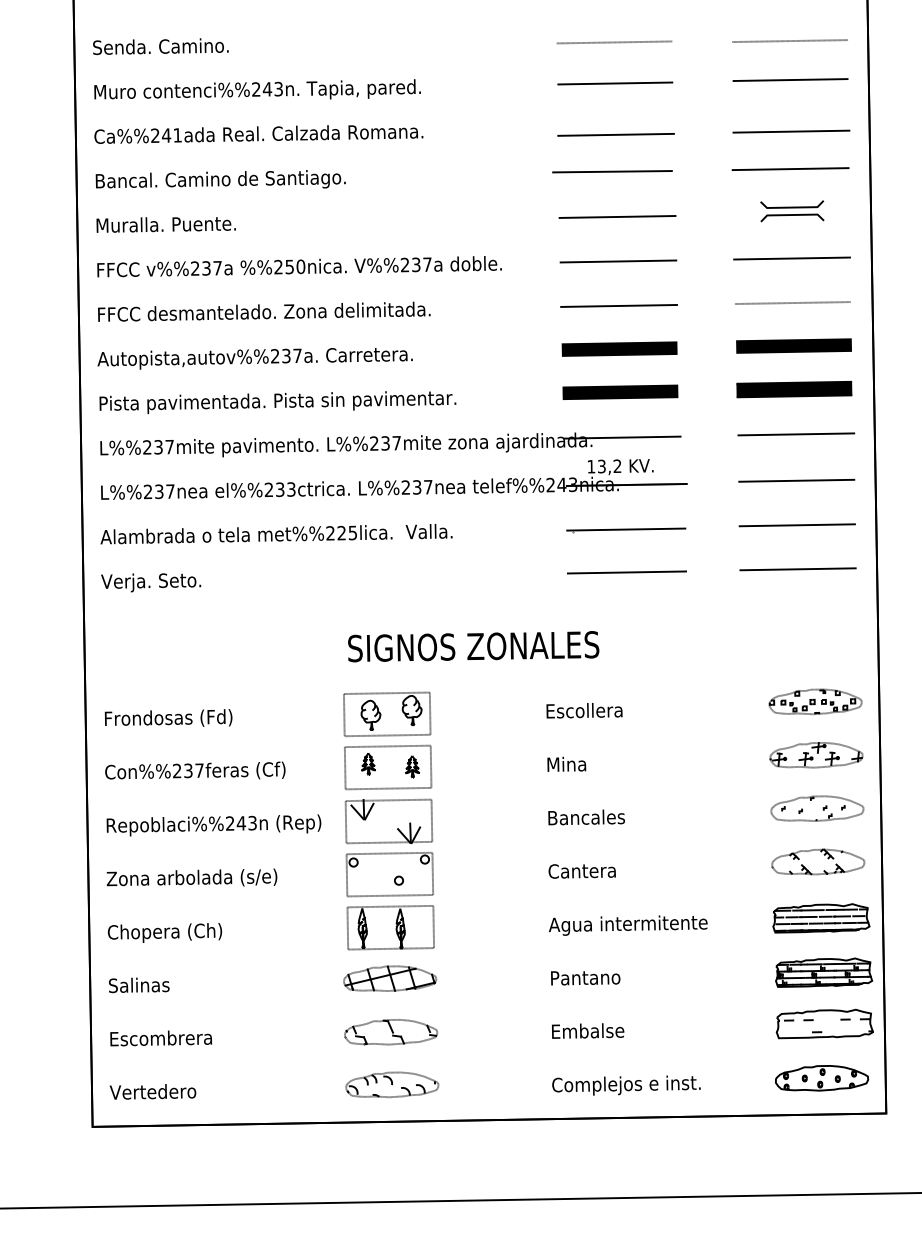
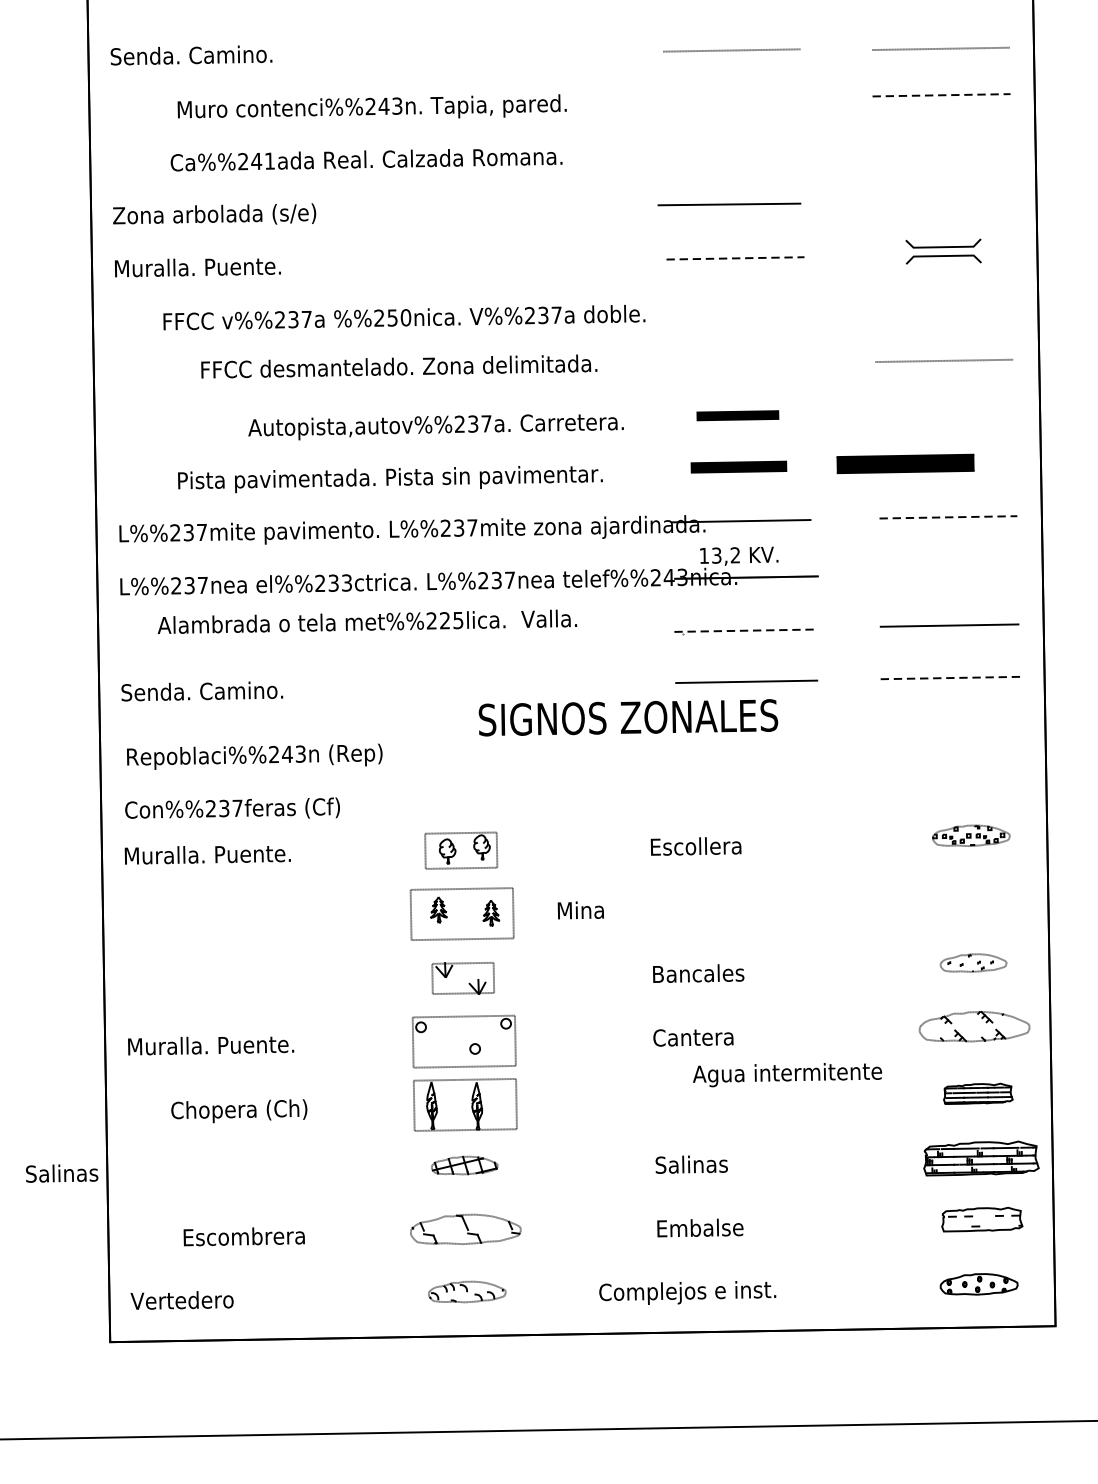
line: (790, 80) -> (941, 95), solid -> dashed
line: (615, 83) -> (733, 99), removed
text: (257, 89) -> (372, 106), moved
line: (791, 131) -> (942, 156), removed
text: (258, 134) -> (366, 160), moved
line: (615, 134) -> (733, 160), removed
line: (790, 169) -> (941, 201), removed
text: (220, 179) -> (262, 213), Bancal. Camino de Santiago. -> Zona arbolada (s/e)
line: (617, 216) -> (735, 257), solid -> dashed
line: (791, 258) -> (942, 307), removed
line: (618, 261) -> (736, 311), removed
text: (299, 266) -> (404, 317), moved
line: (618, 305) -> (736, 363), removed
text: (264, 311) -> (399, 366), moved
part: (793, 345) -> (945, 411), removed
part: (619, 348) -> (737, 415), size x0.6
text: (254, 358) -> (435, 426), moved
part: (794, 389) -> (905, 463), moved
part: (620, 391) -> (738, 466), size x0.7
text: (277, 402) -> (389, 479), moved
line: (796, 434) -> (948, 517), solid -> dashed
line: (796, 480) -> (948, 572), removed
line: (626, 529) -> (746, 630), solid -> dashed
text: (276, 534) -> (367, 622), moved
line: (798, 569) -> (950, 678), solid -> dashed
text: (169, 582) -> (201, 693), Verja. Seto. -> Senda. Camino.
text: (473, 646) -> (628, 717), moved
part: (815, 701) -> (971, 835), size x0.7
part: (387, 713) -> (461, 849), size x0.7
text: (175, 717) -> (208, 854), Frondosas (Fd) -> Muralla. Puente.
part: (816, 755) -> (972, 899), removed
text: (566, 763) -> (580, 909), moved
text: (195, 770) -> (232, 808), moved
part: (817, 808) -> (973, 962), size x0.6
part: (388, 821) -> (462, 978), size x0.6
text: (213, 825) -> (254, 756), moved
text: (191, 877) -> (227, 1045), Zona arbolada (s/e) -> Muralla. Puente.
part: (821, 918) -> (978, 1093), size x0.6
text: (628, 925) -> (787, 1074), moved
text: (164, 932) -> (238, 1110), moved
text: (585, 977) -> (697, 1164), Pantano -> Salinas
part: (390, 978) -> (465, 1165), size x0.6
text: (138, 985) -> (61, 1173), moved
part: (824, 1023) -> (981, 1219), size x0.7
text: (160, 1038) -> (243, 1236), moved
part: (822, 1078) -> (979, 1284), size x0.7
part: (392, 1084) -> (467, 1291), size x0.7
text: (626, 1085) -> (687, 1292), moved

